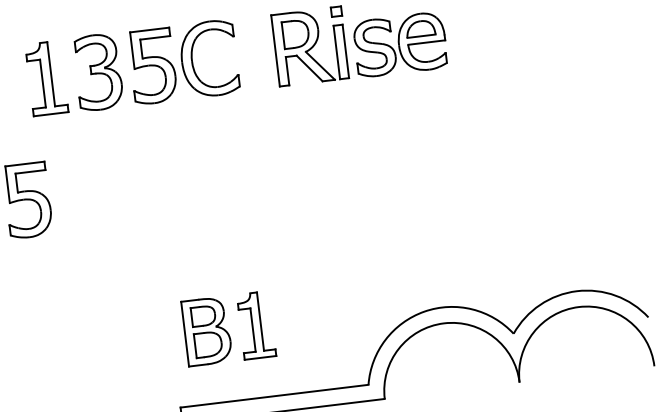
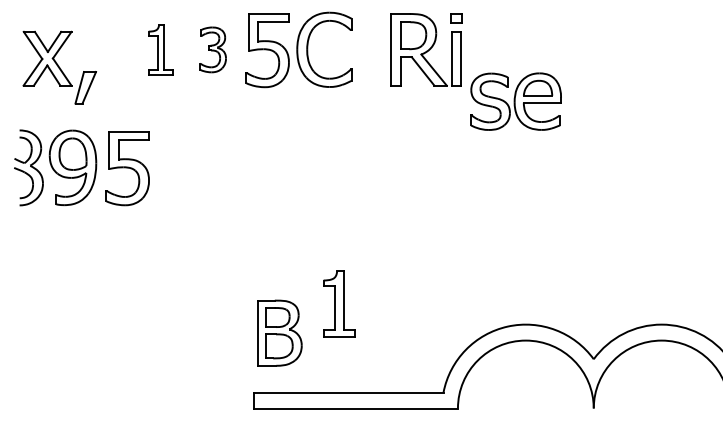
part: (399, 44) -> (515, 101), moved
part: (97, 72) -> (212, 49), size x0.6
part: (46, 78) -> (160, 49), size x0.7
part: (256, 324) -> (339, 303), moved
part: (206, 330) -> (279, 332), moved

